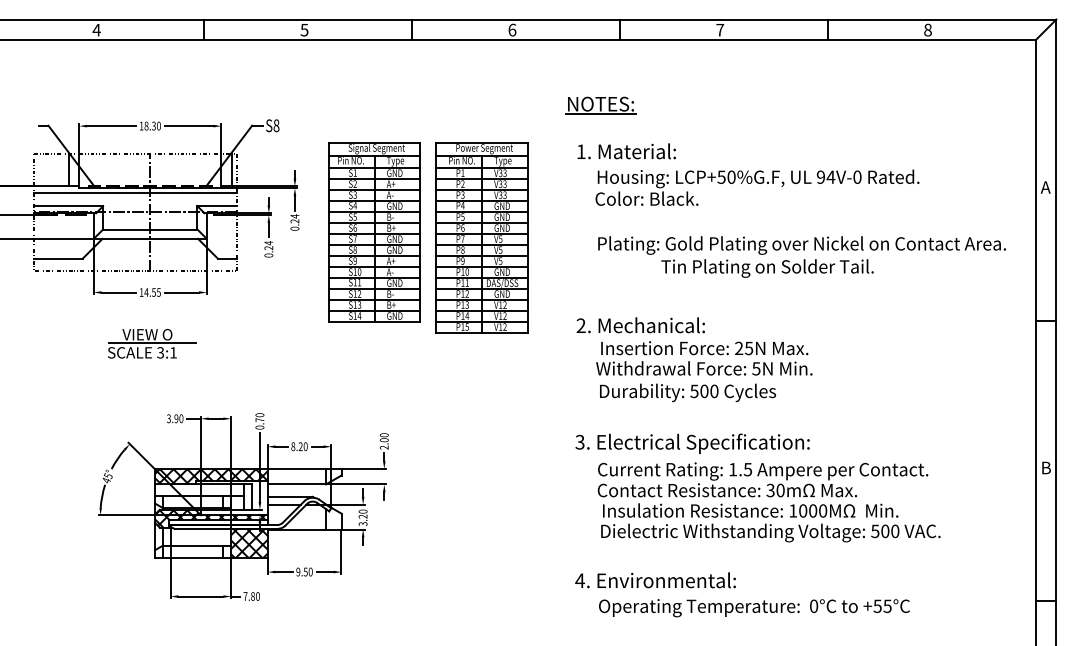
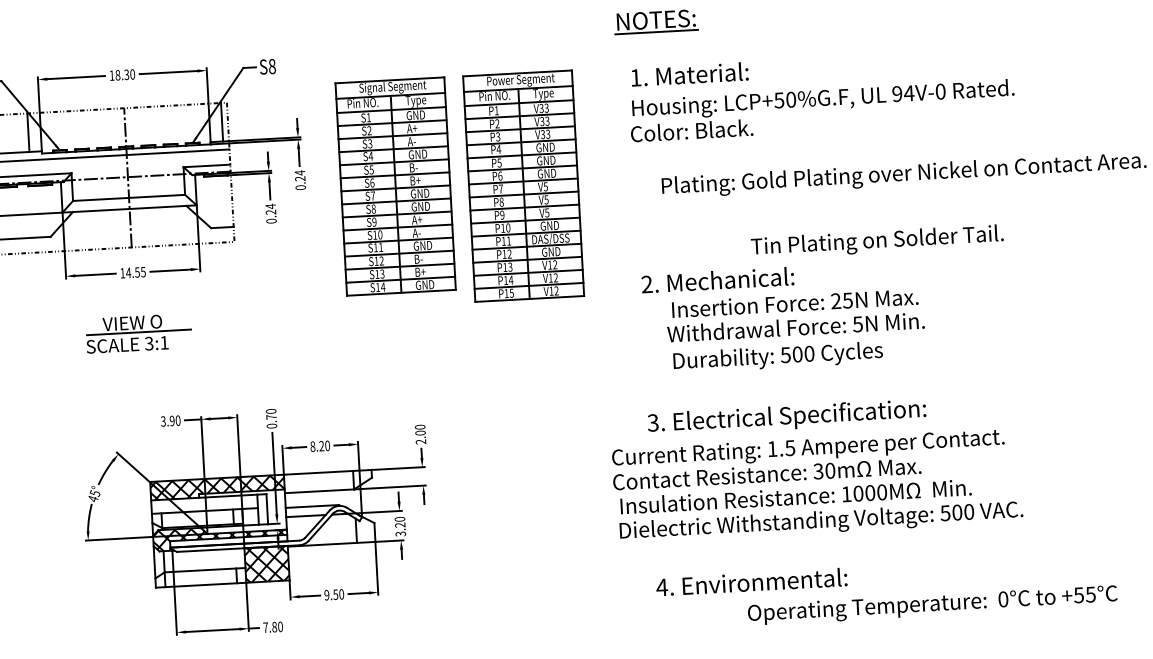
text: (757, 187) -> (822, 110), moved
text: (767, 268) -> (877, 241), moved
text: (768, 502) -> (816, 485), moved
text: (754, 608) -> (932, 605), moved

